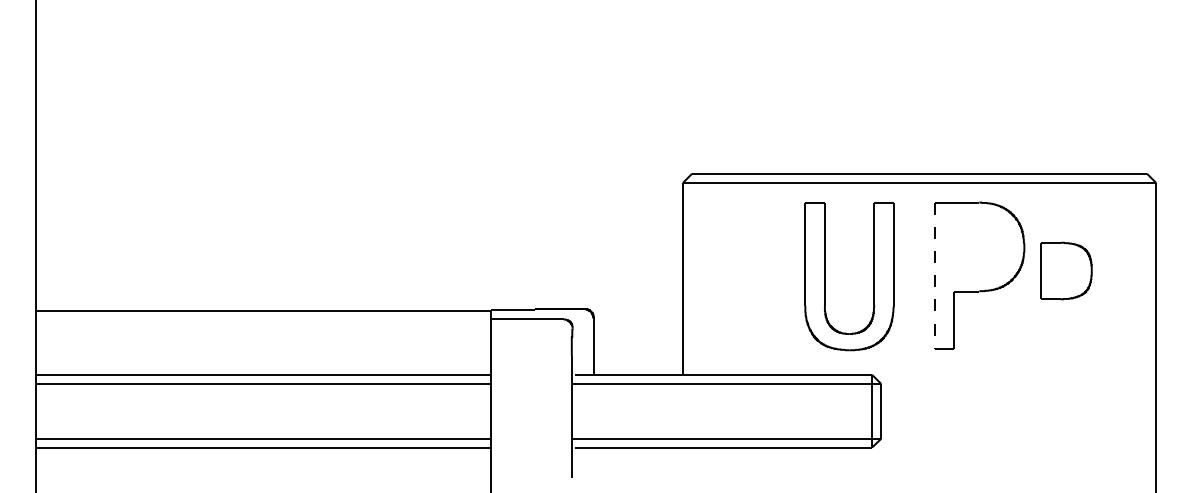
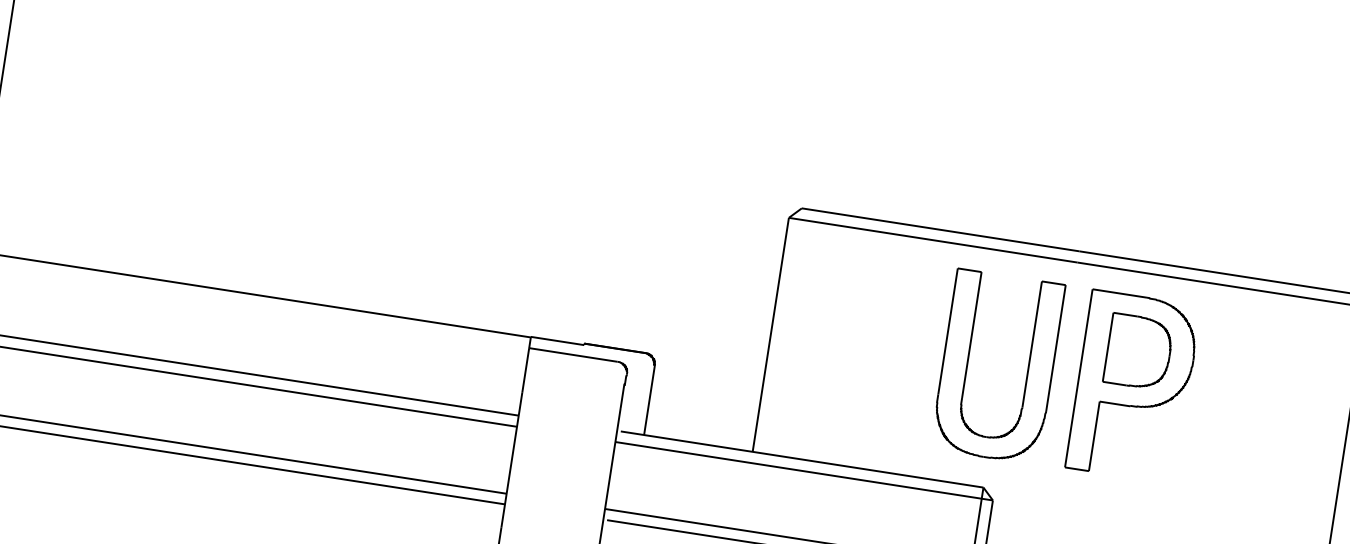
part: (1066, 270) -> (1138, 351), moved
part: (825, 276) -> (968, 362), moved
line: (934, 276) -> (1078, 379), dashed -> solid

